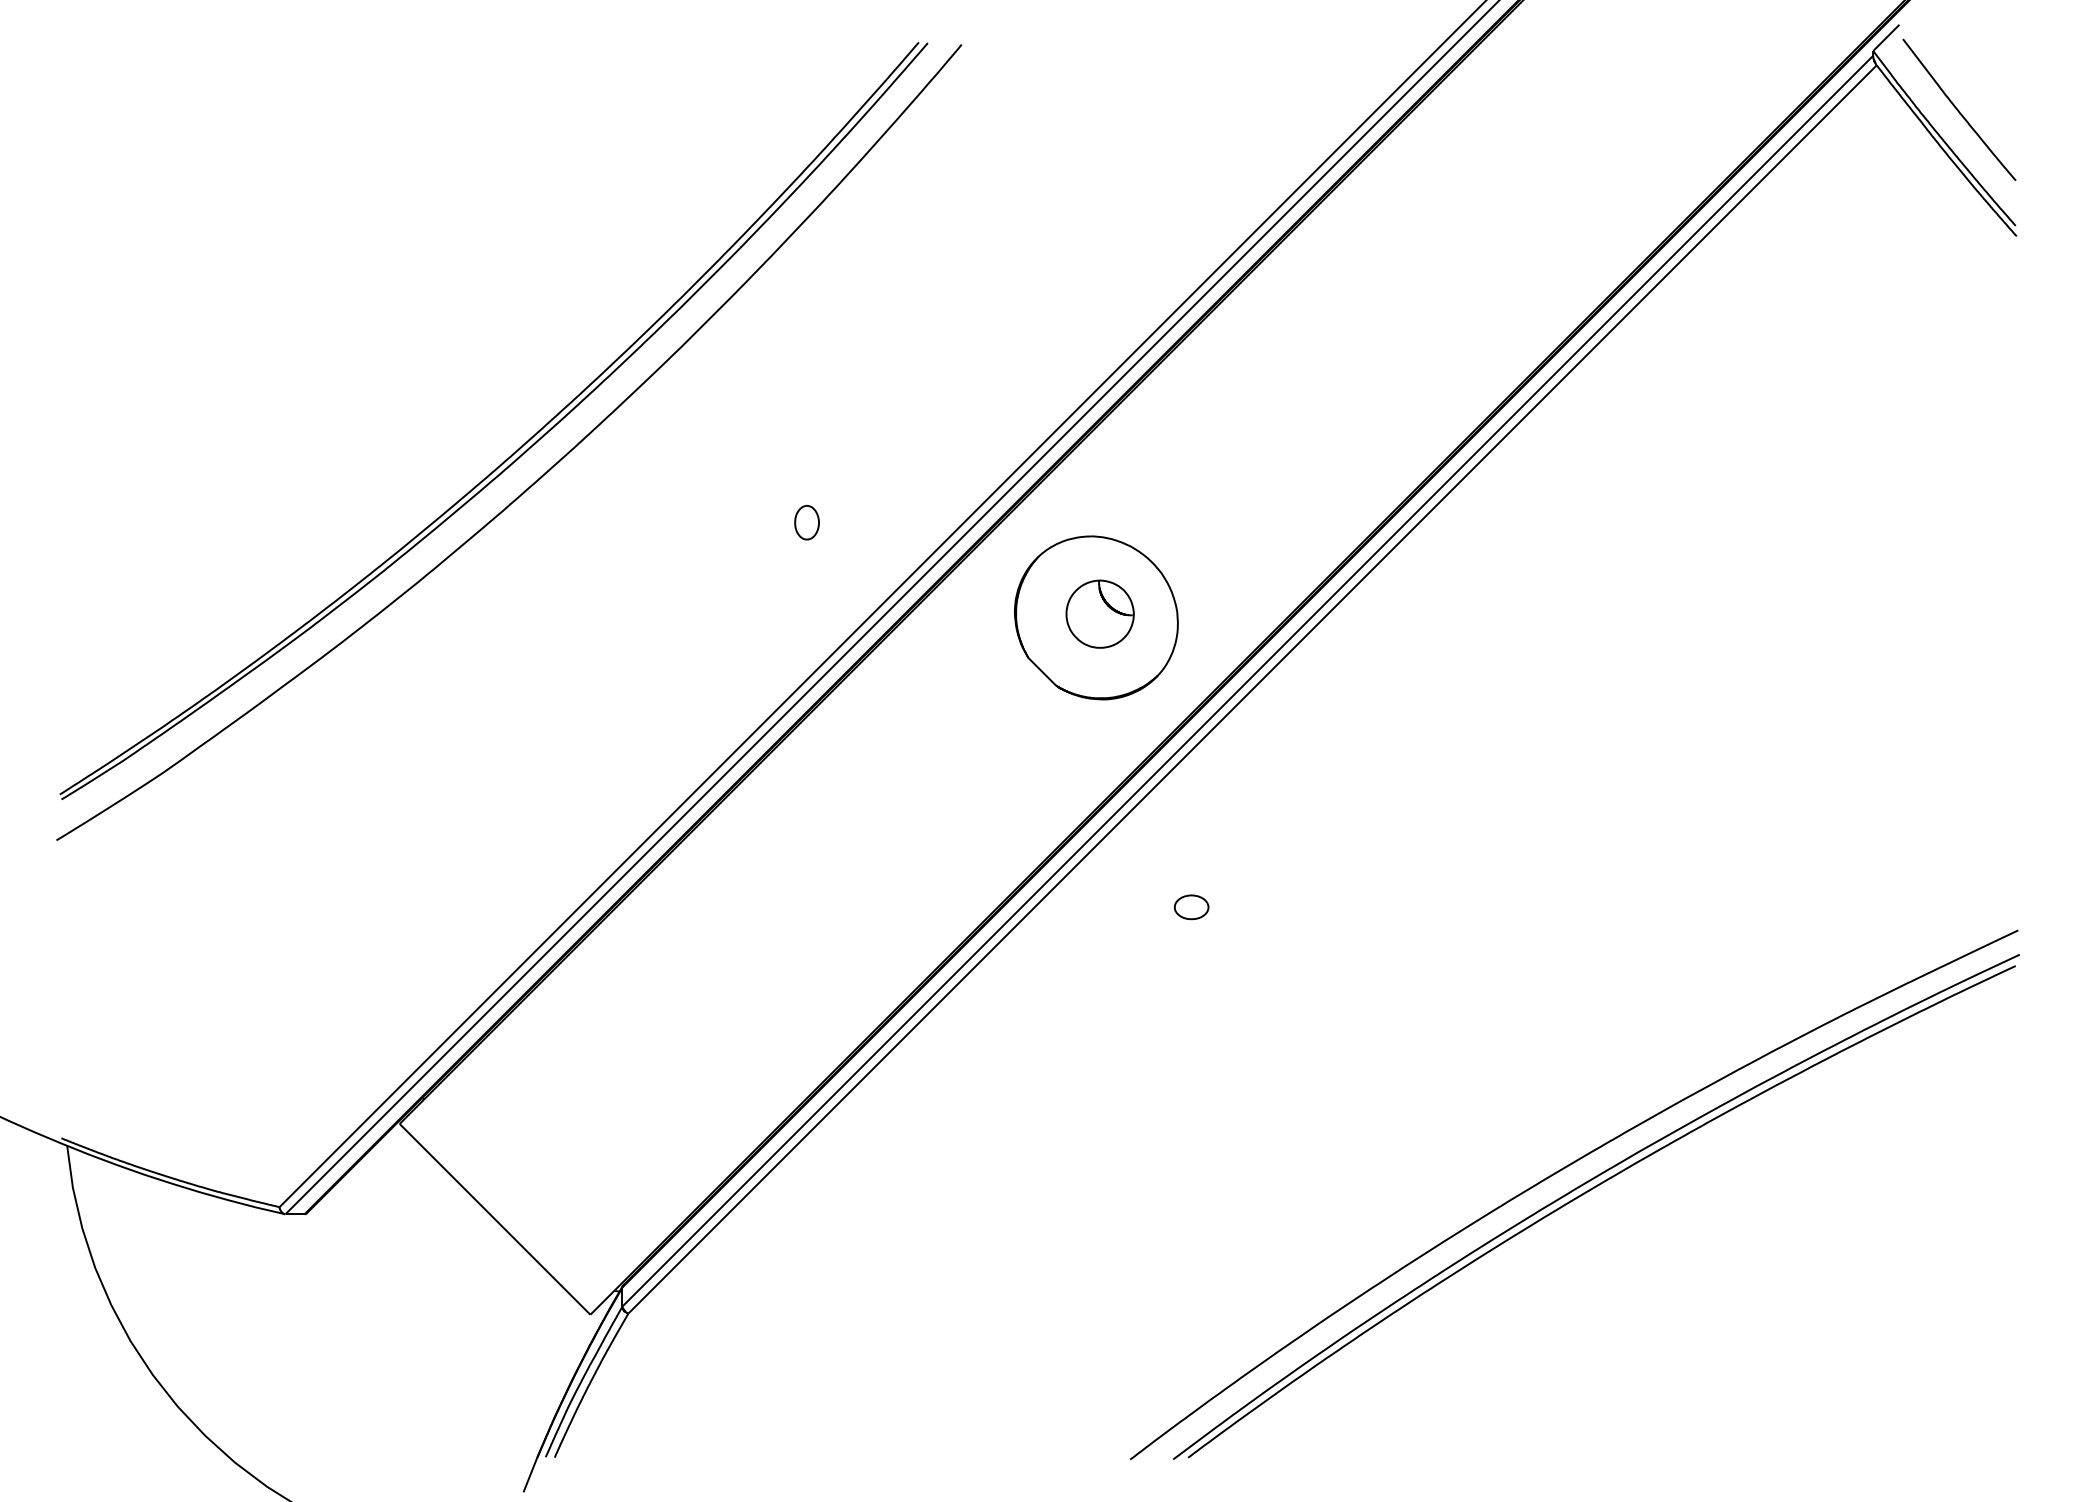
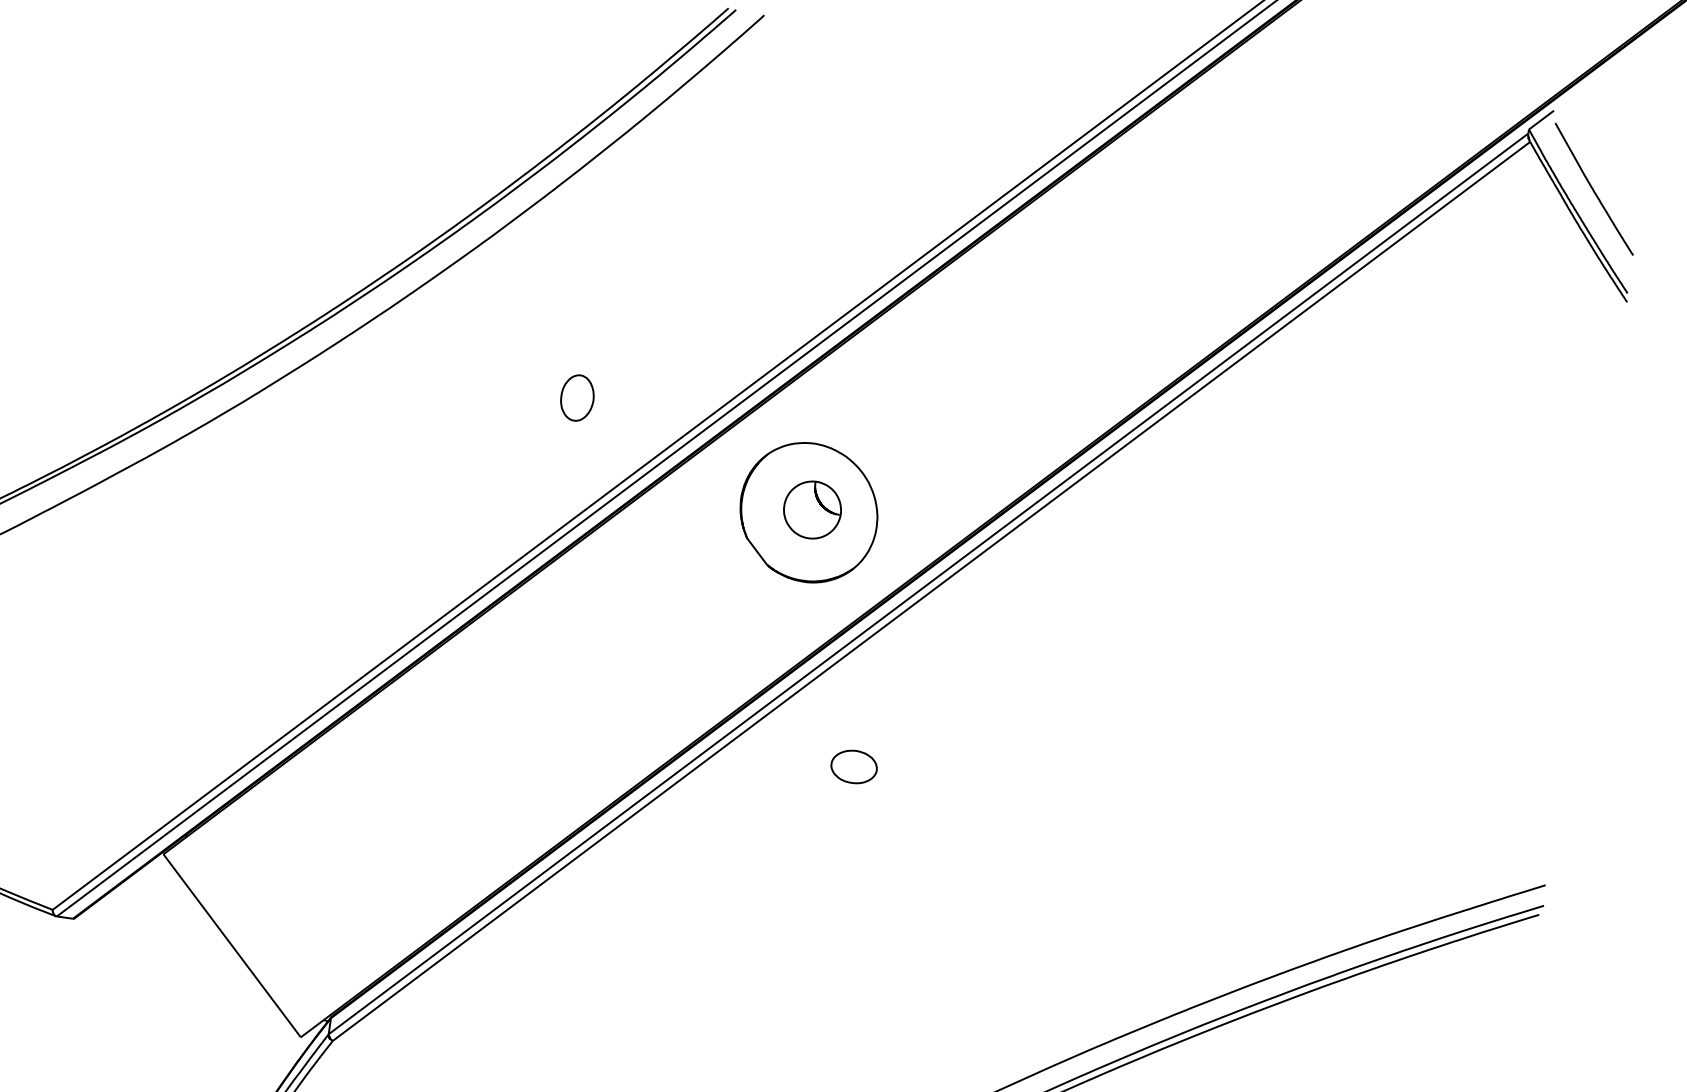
part: (806, 522) -> (576, 397), size x1.6
part: (1191, 907) -> (854, 767), size x1.6

